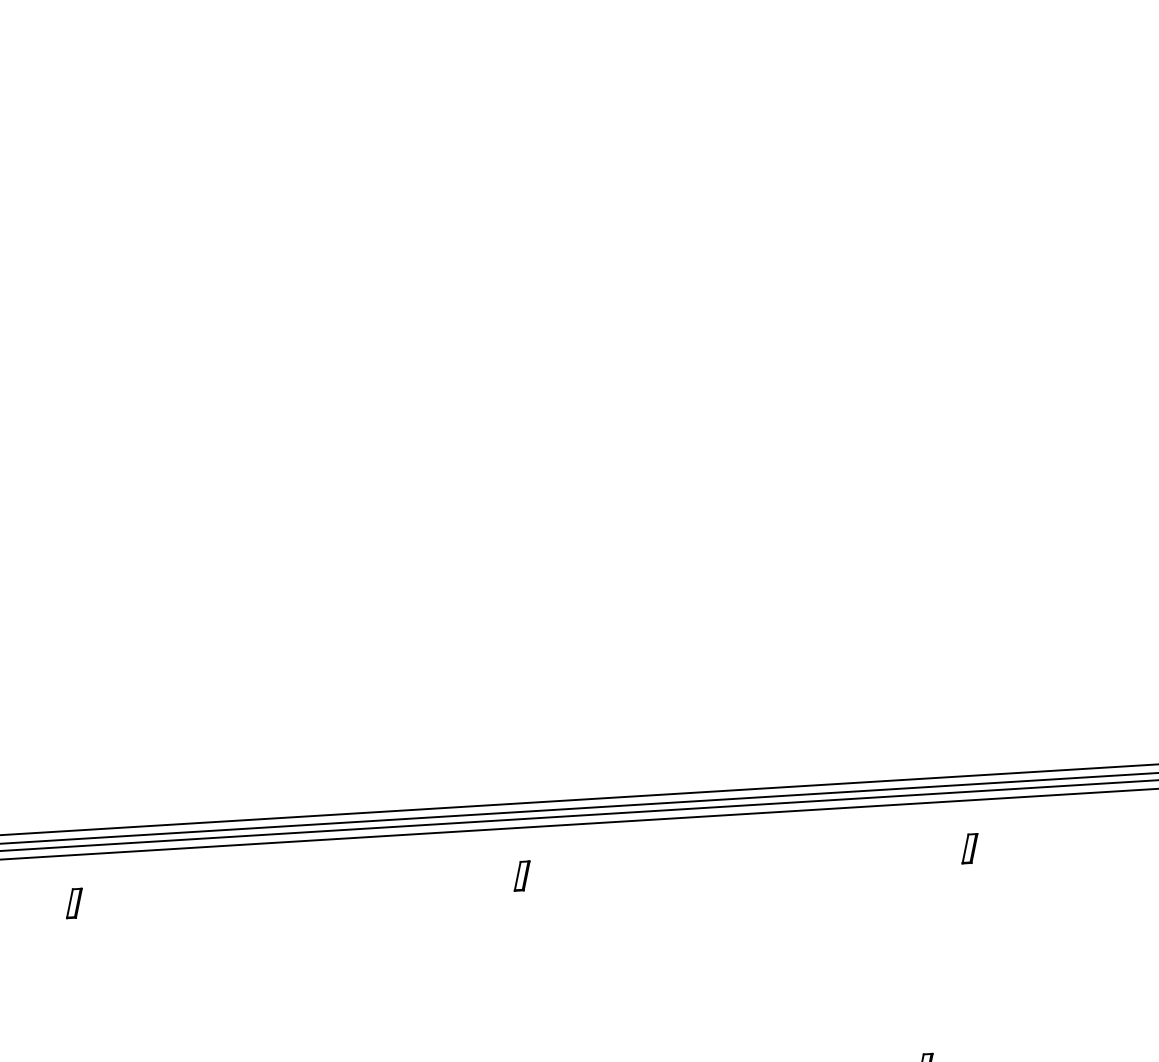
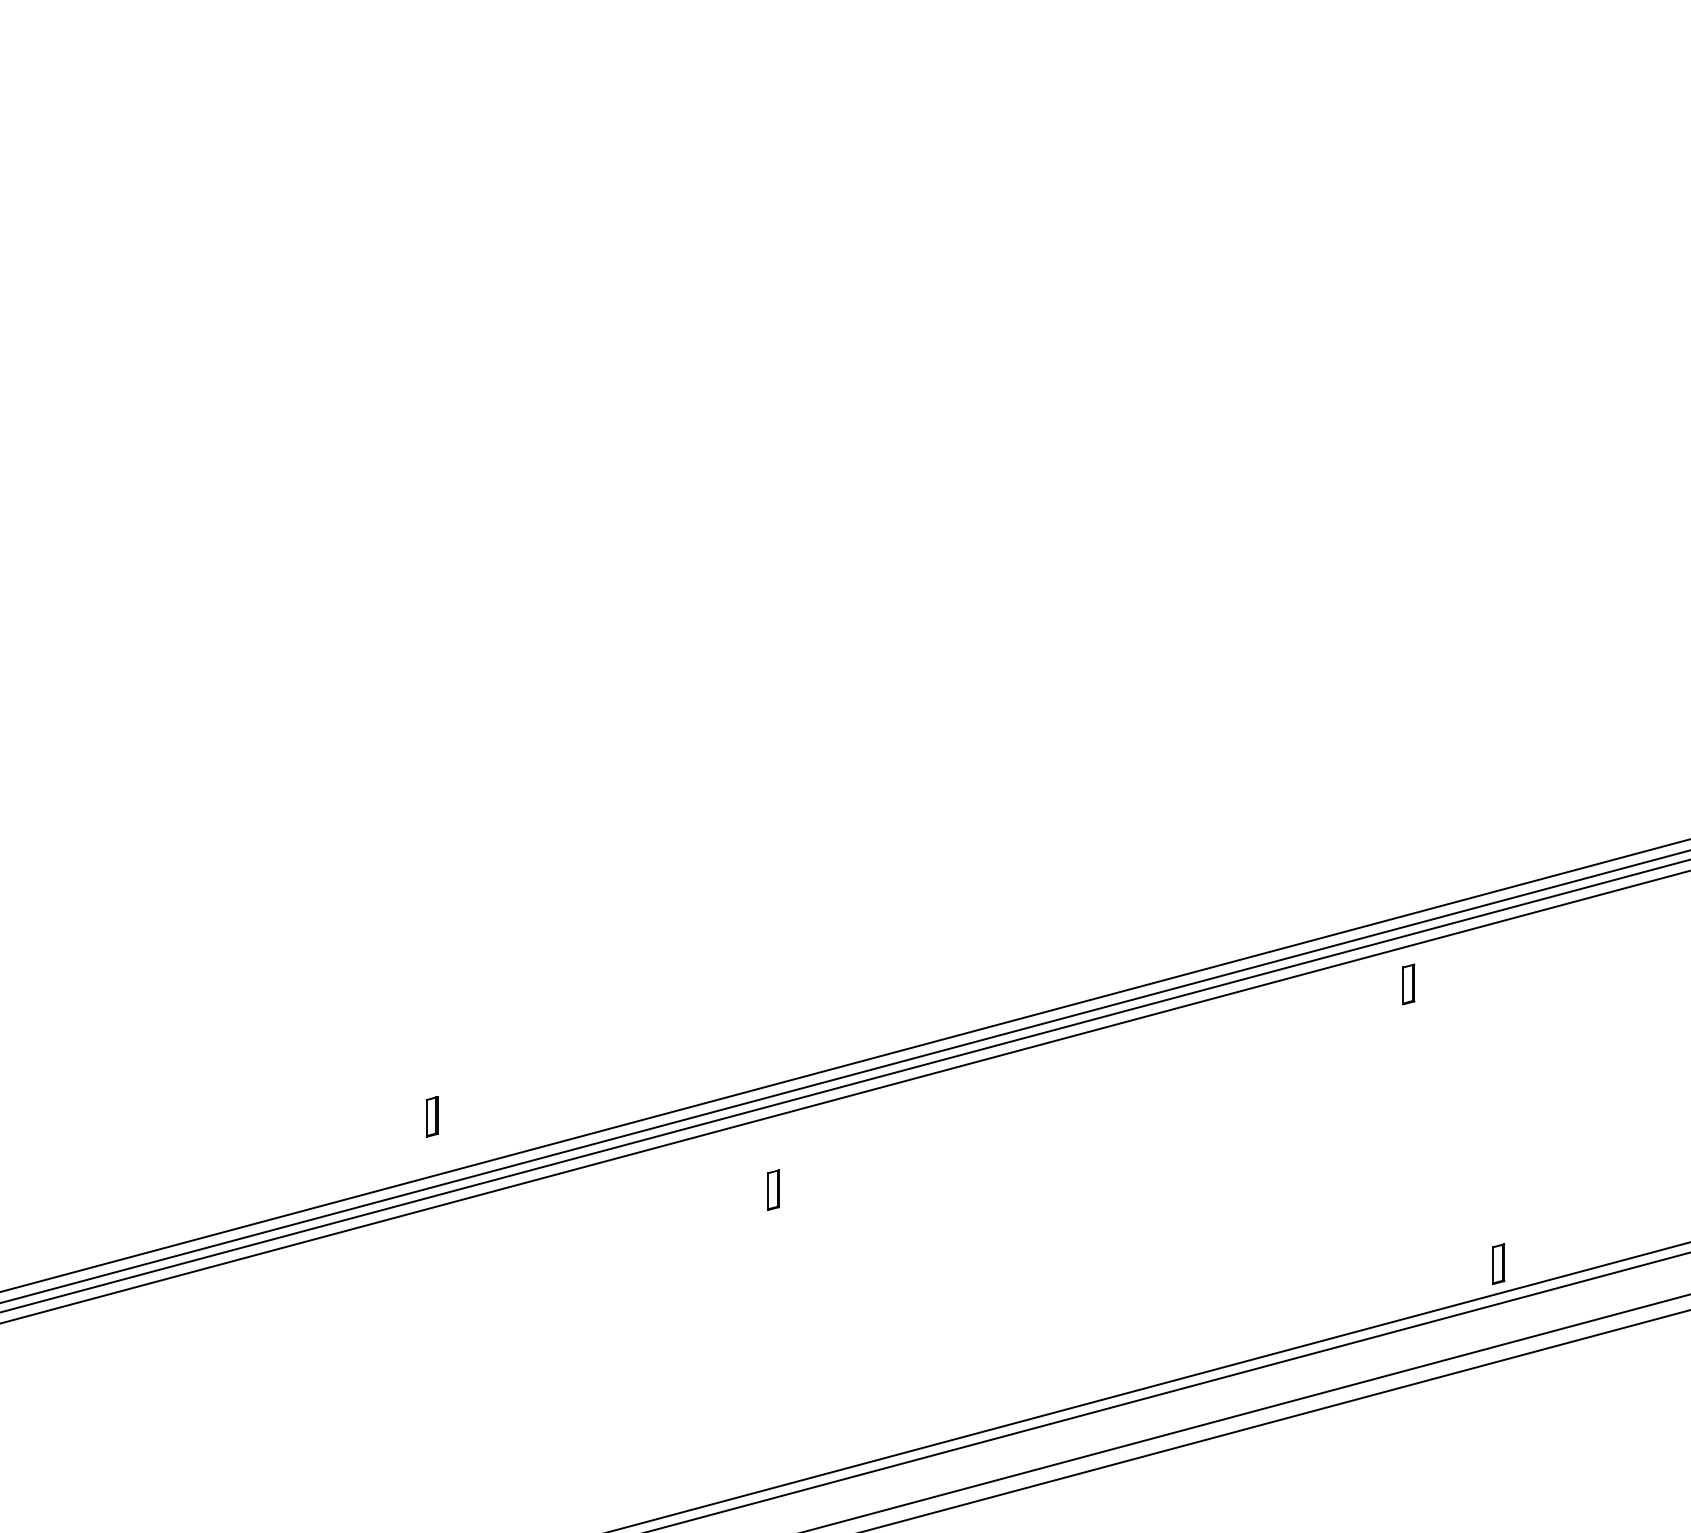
part: (969, 848) -> (1408, 984), moved
part: (522, 875) -> (773, 1189), moved
part: (73, 903) -> (431, 1116), moved

